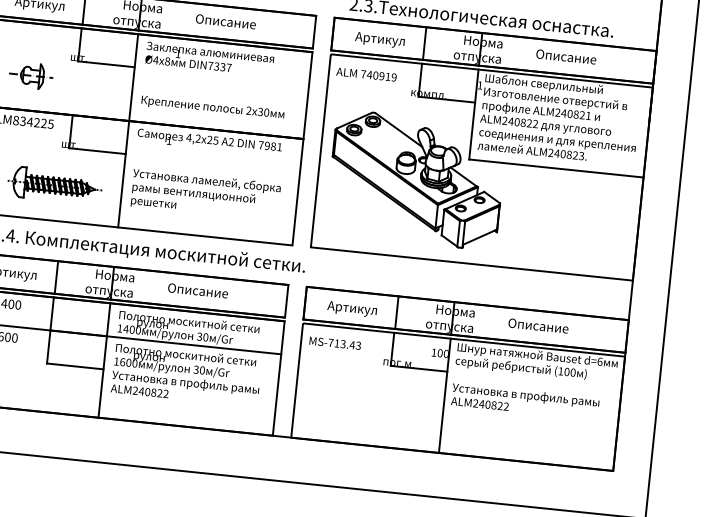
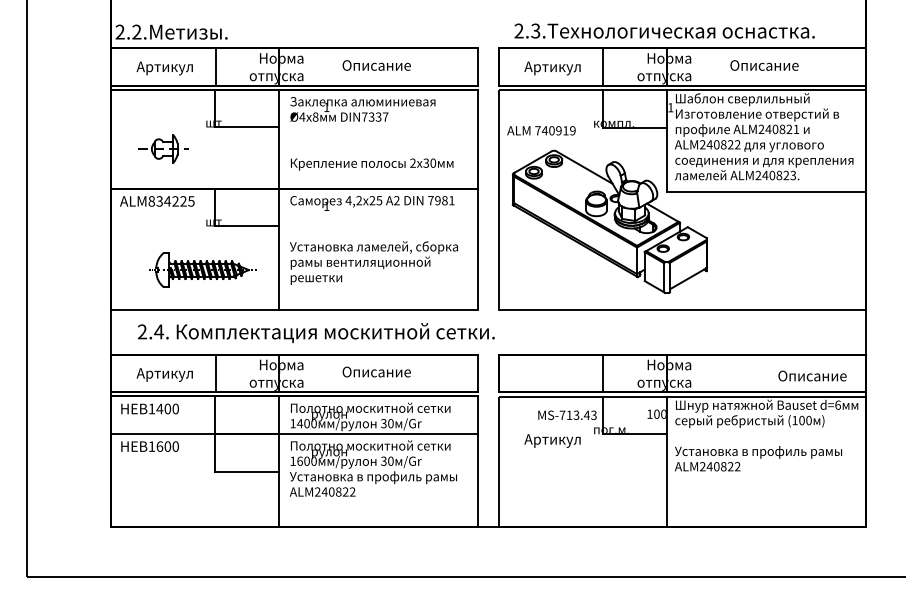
text: (366, 74) -> (541, 130), moved
text: (352, 308) -> (552, 440), moved
text: (538, 325) -> (812, 375), moved
text: (335, 342) -> (567, 414), moved

